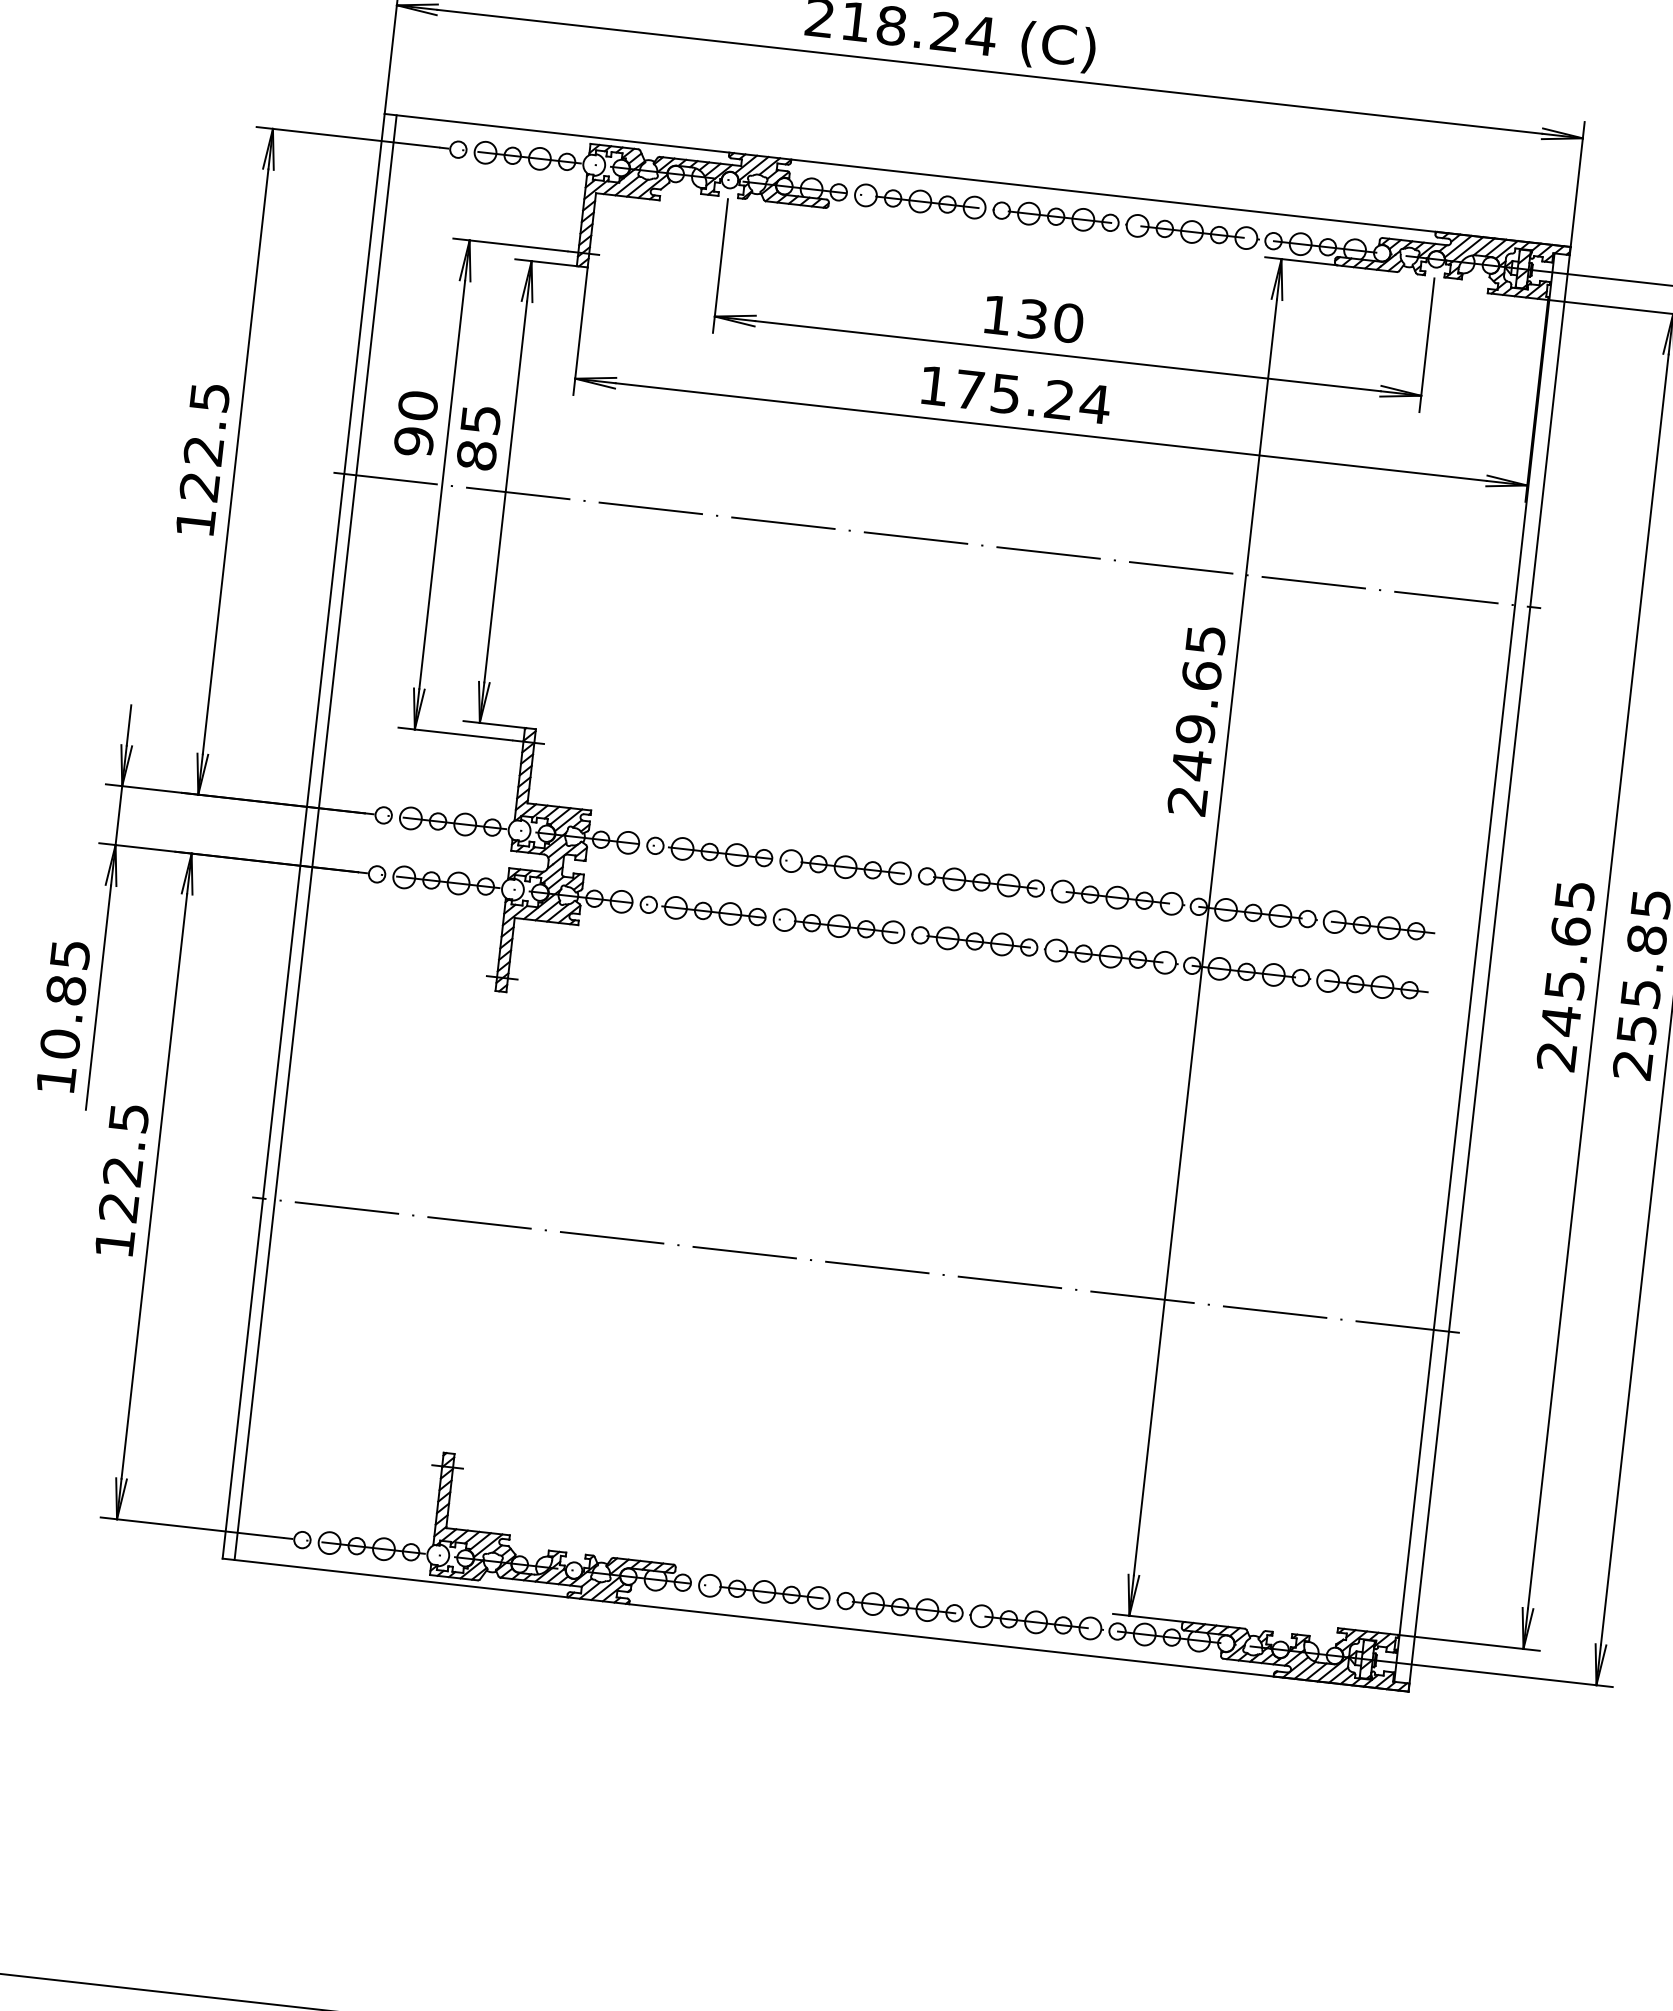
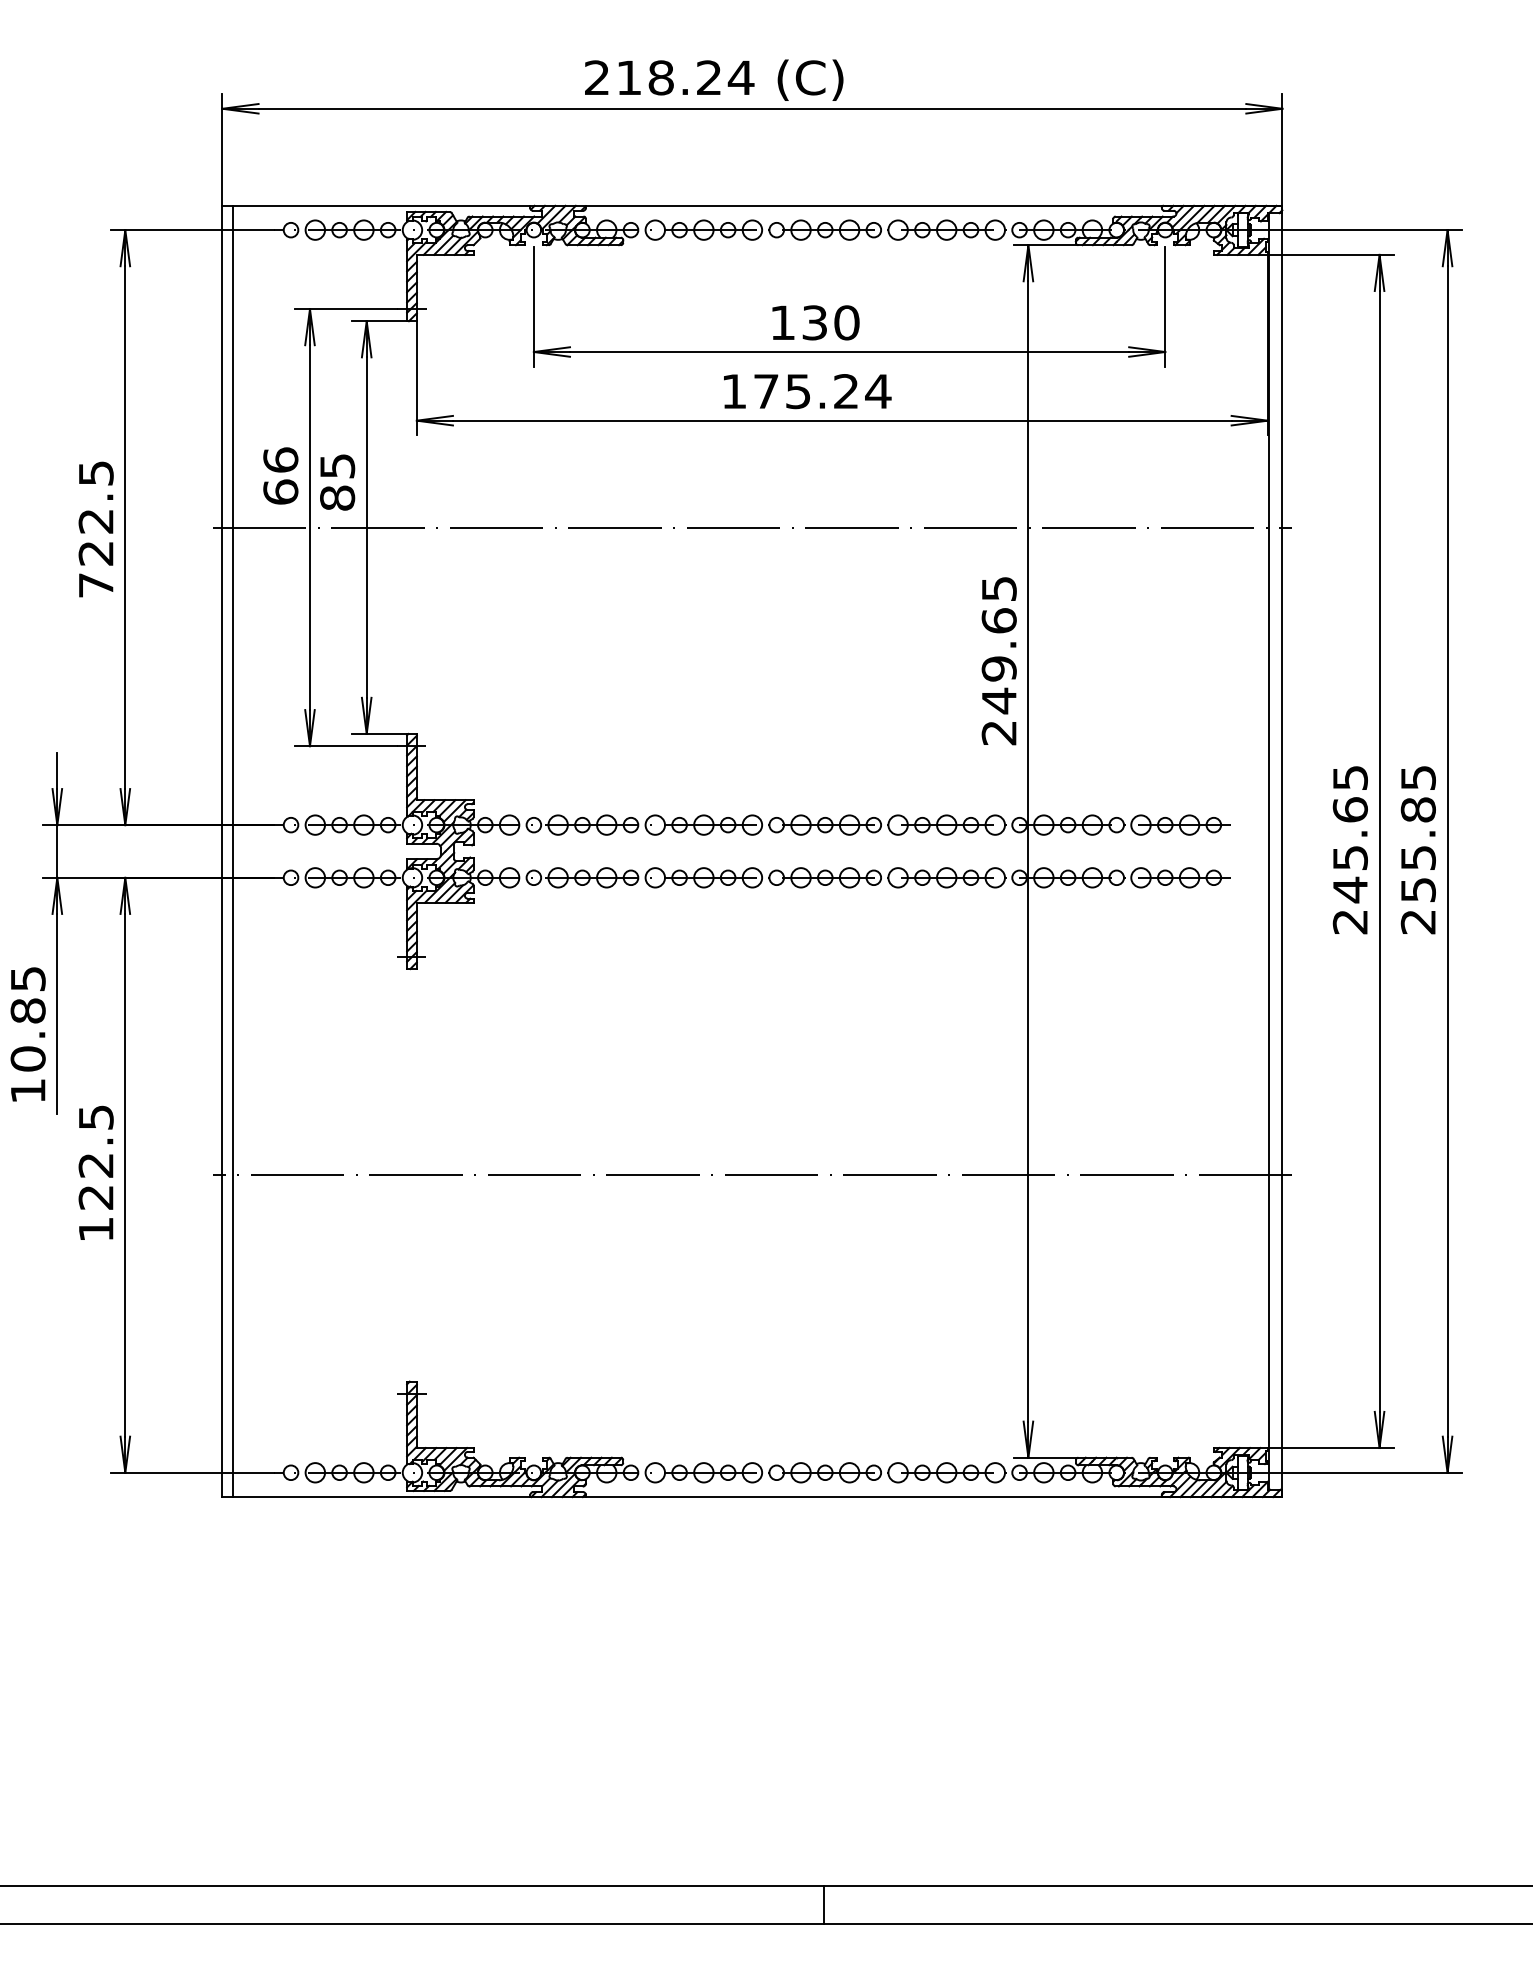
hatch: (1522, 270) -> (1242, 231), removed
text: (415, 422) -> (280, 475), 90 -> 66
text: (196, 522) -> (96, 585), 122.5 -> 722.5
hatch: (1366, 1660) -> (1242, 1473), removed

